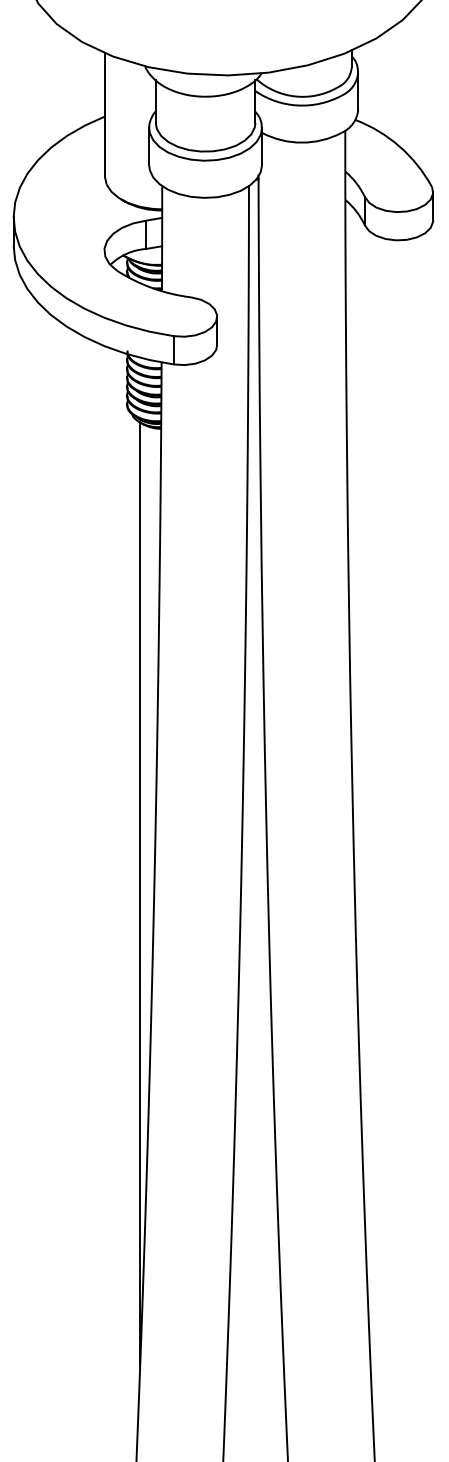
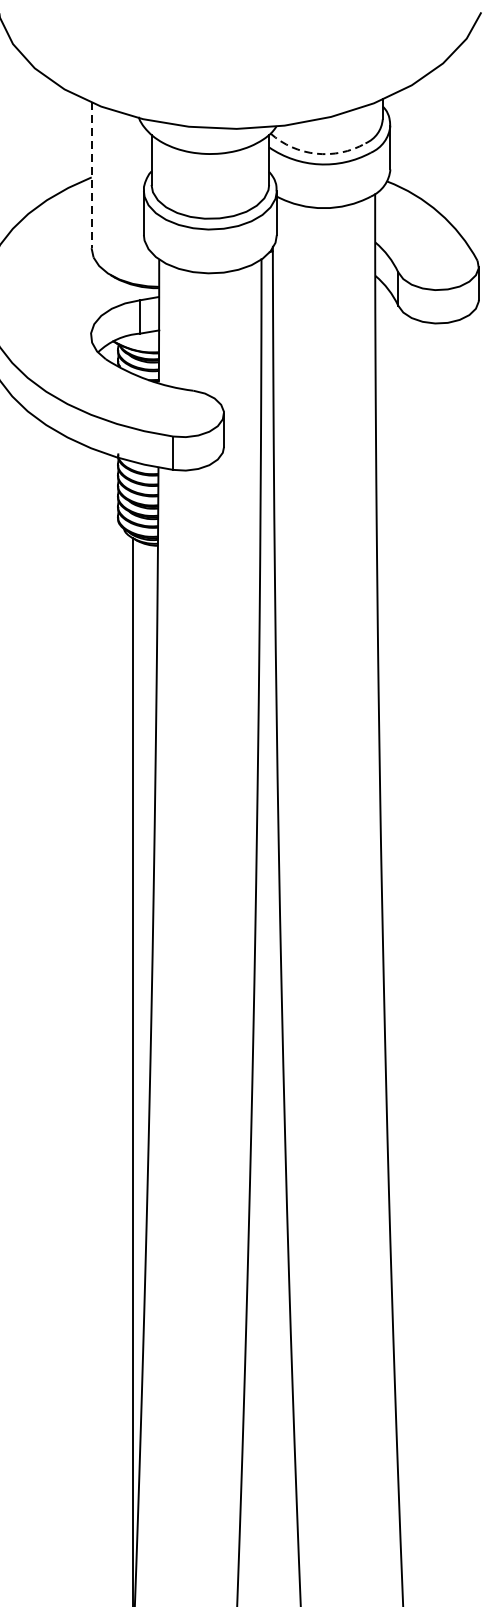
arc: (295, 96) -> (316, 153), solid -> dashed
line: (104, 114) -> (91, 174), solid -> dashed

